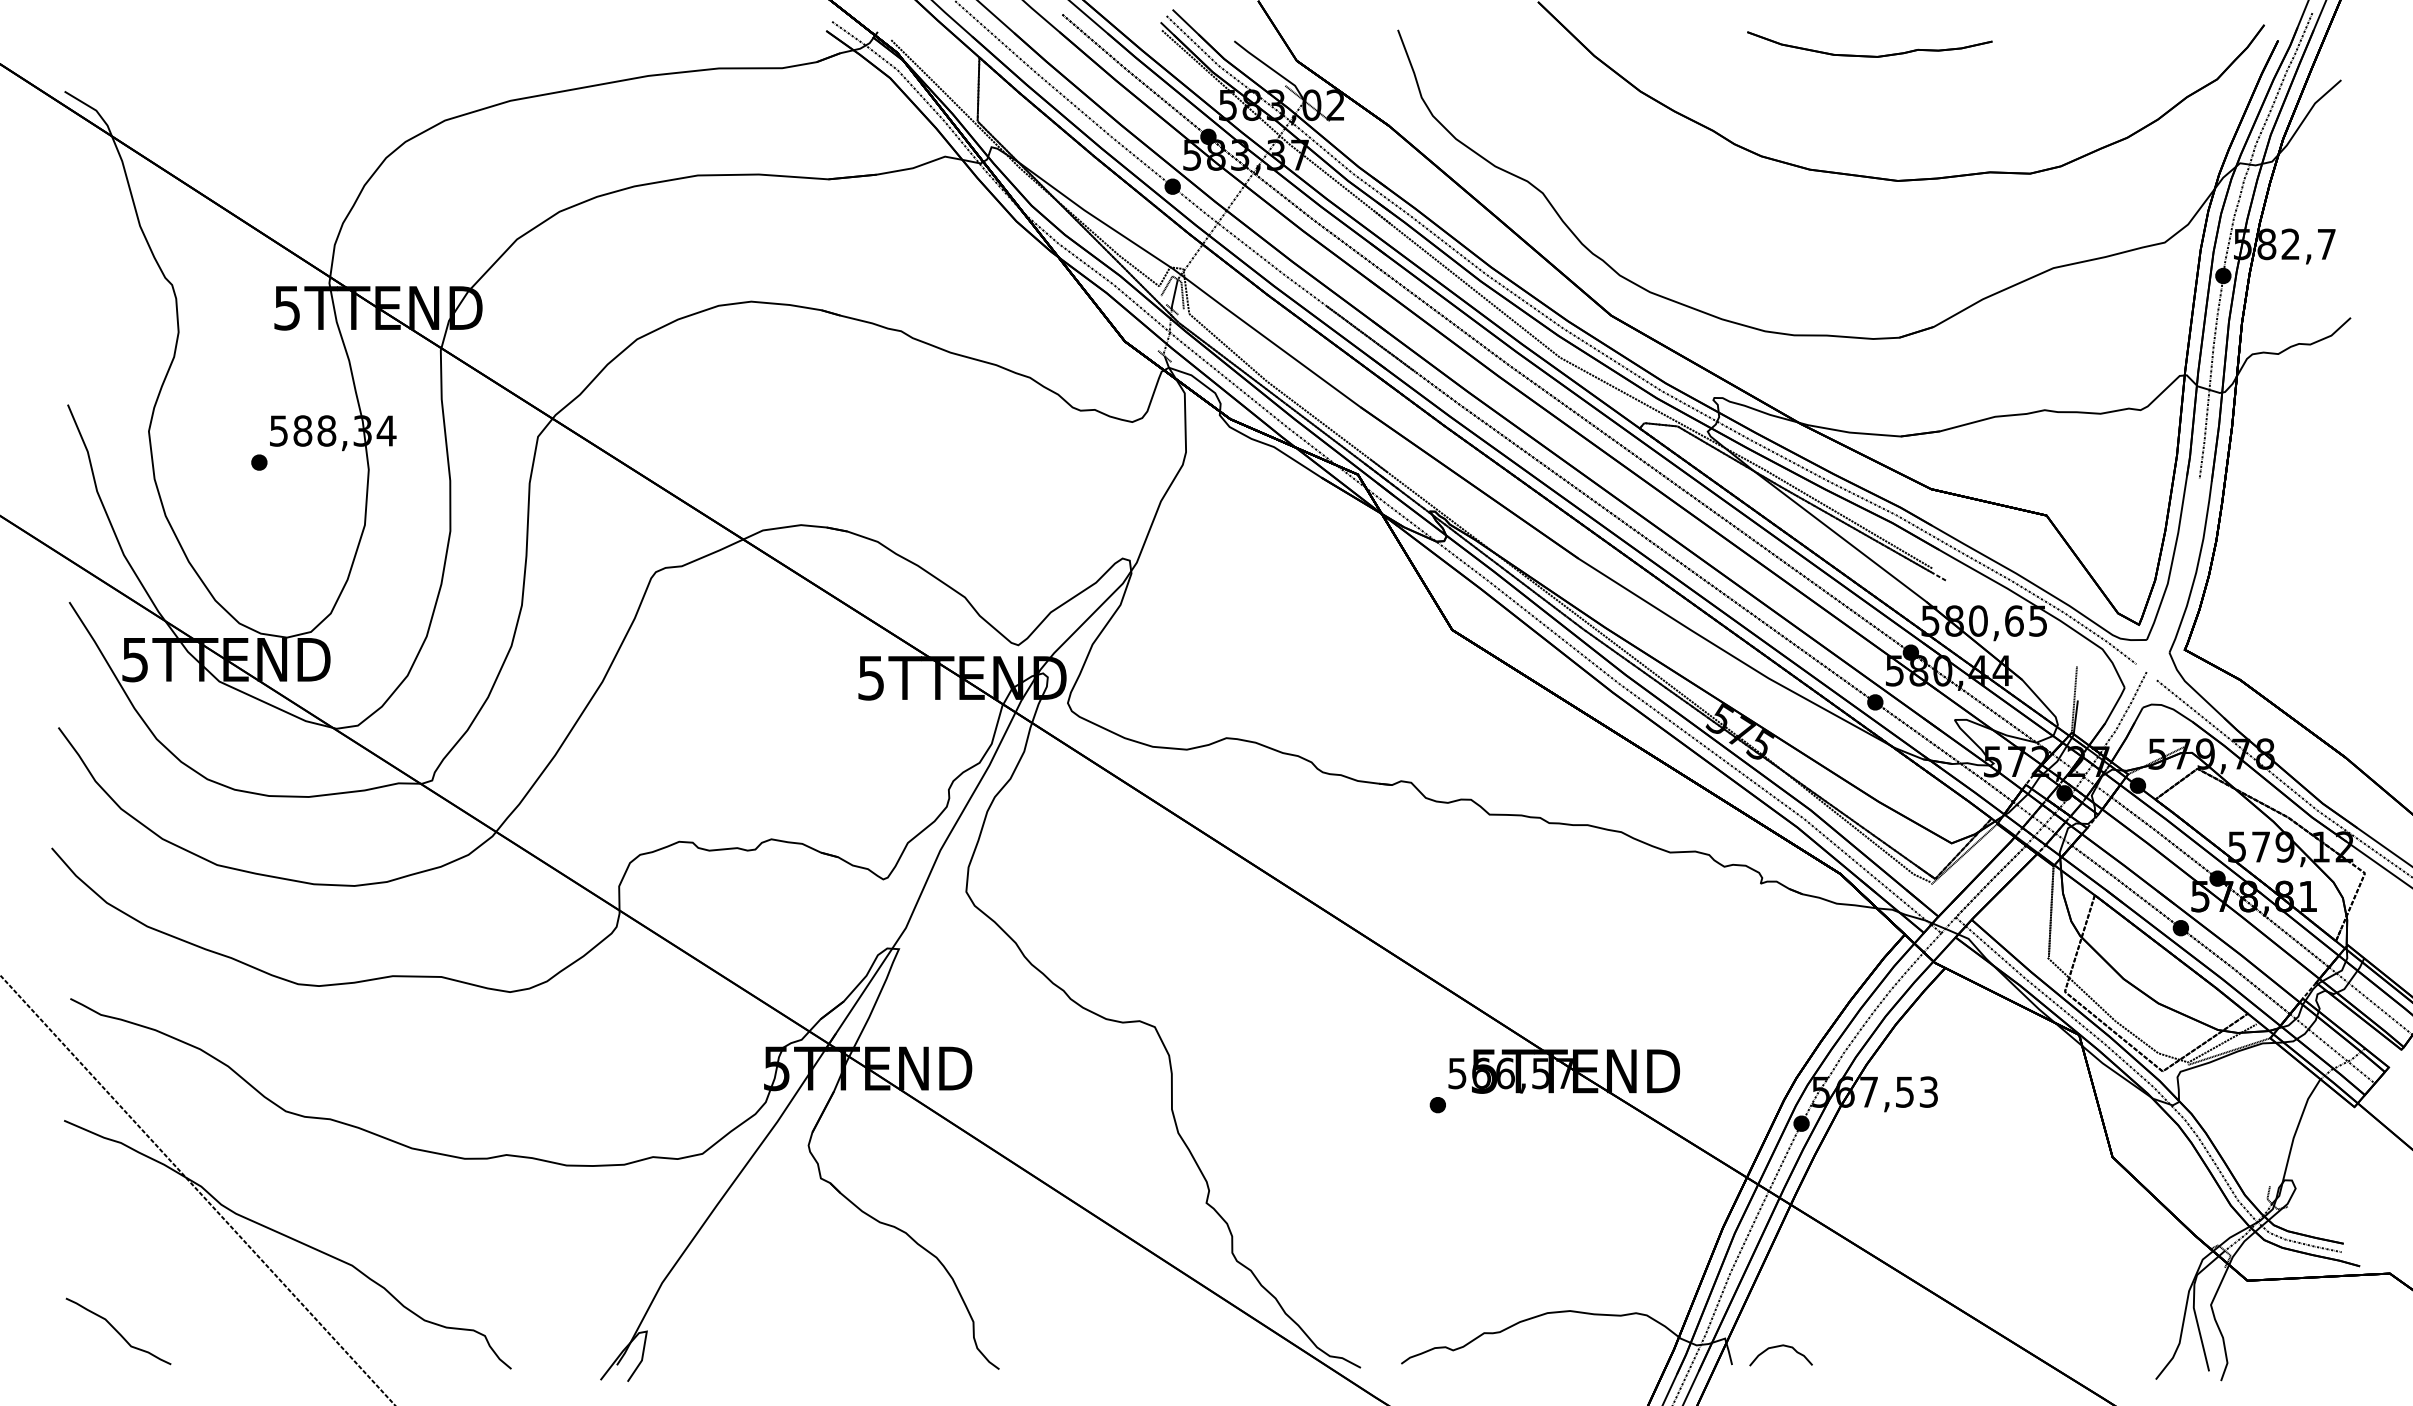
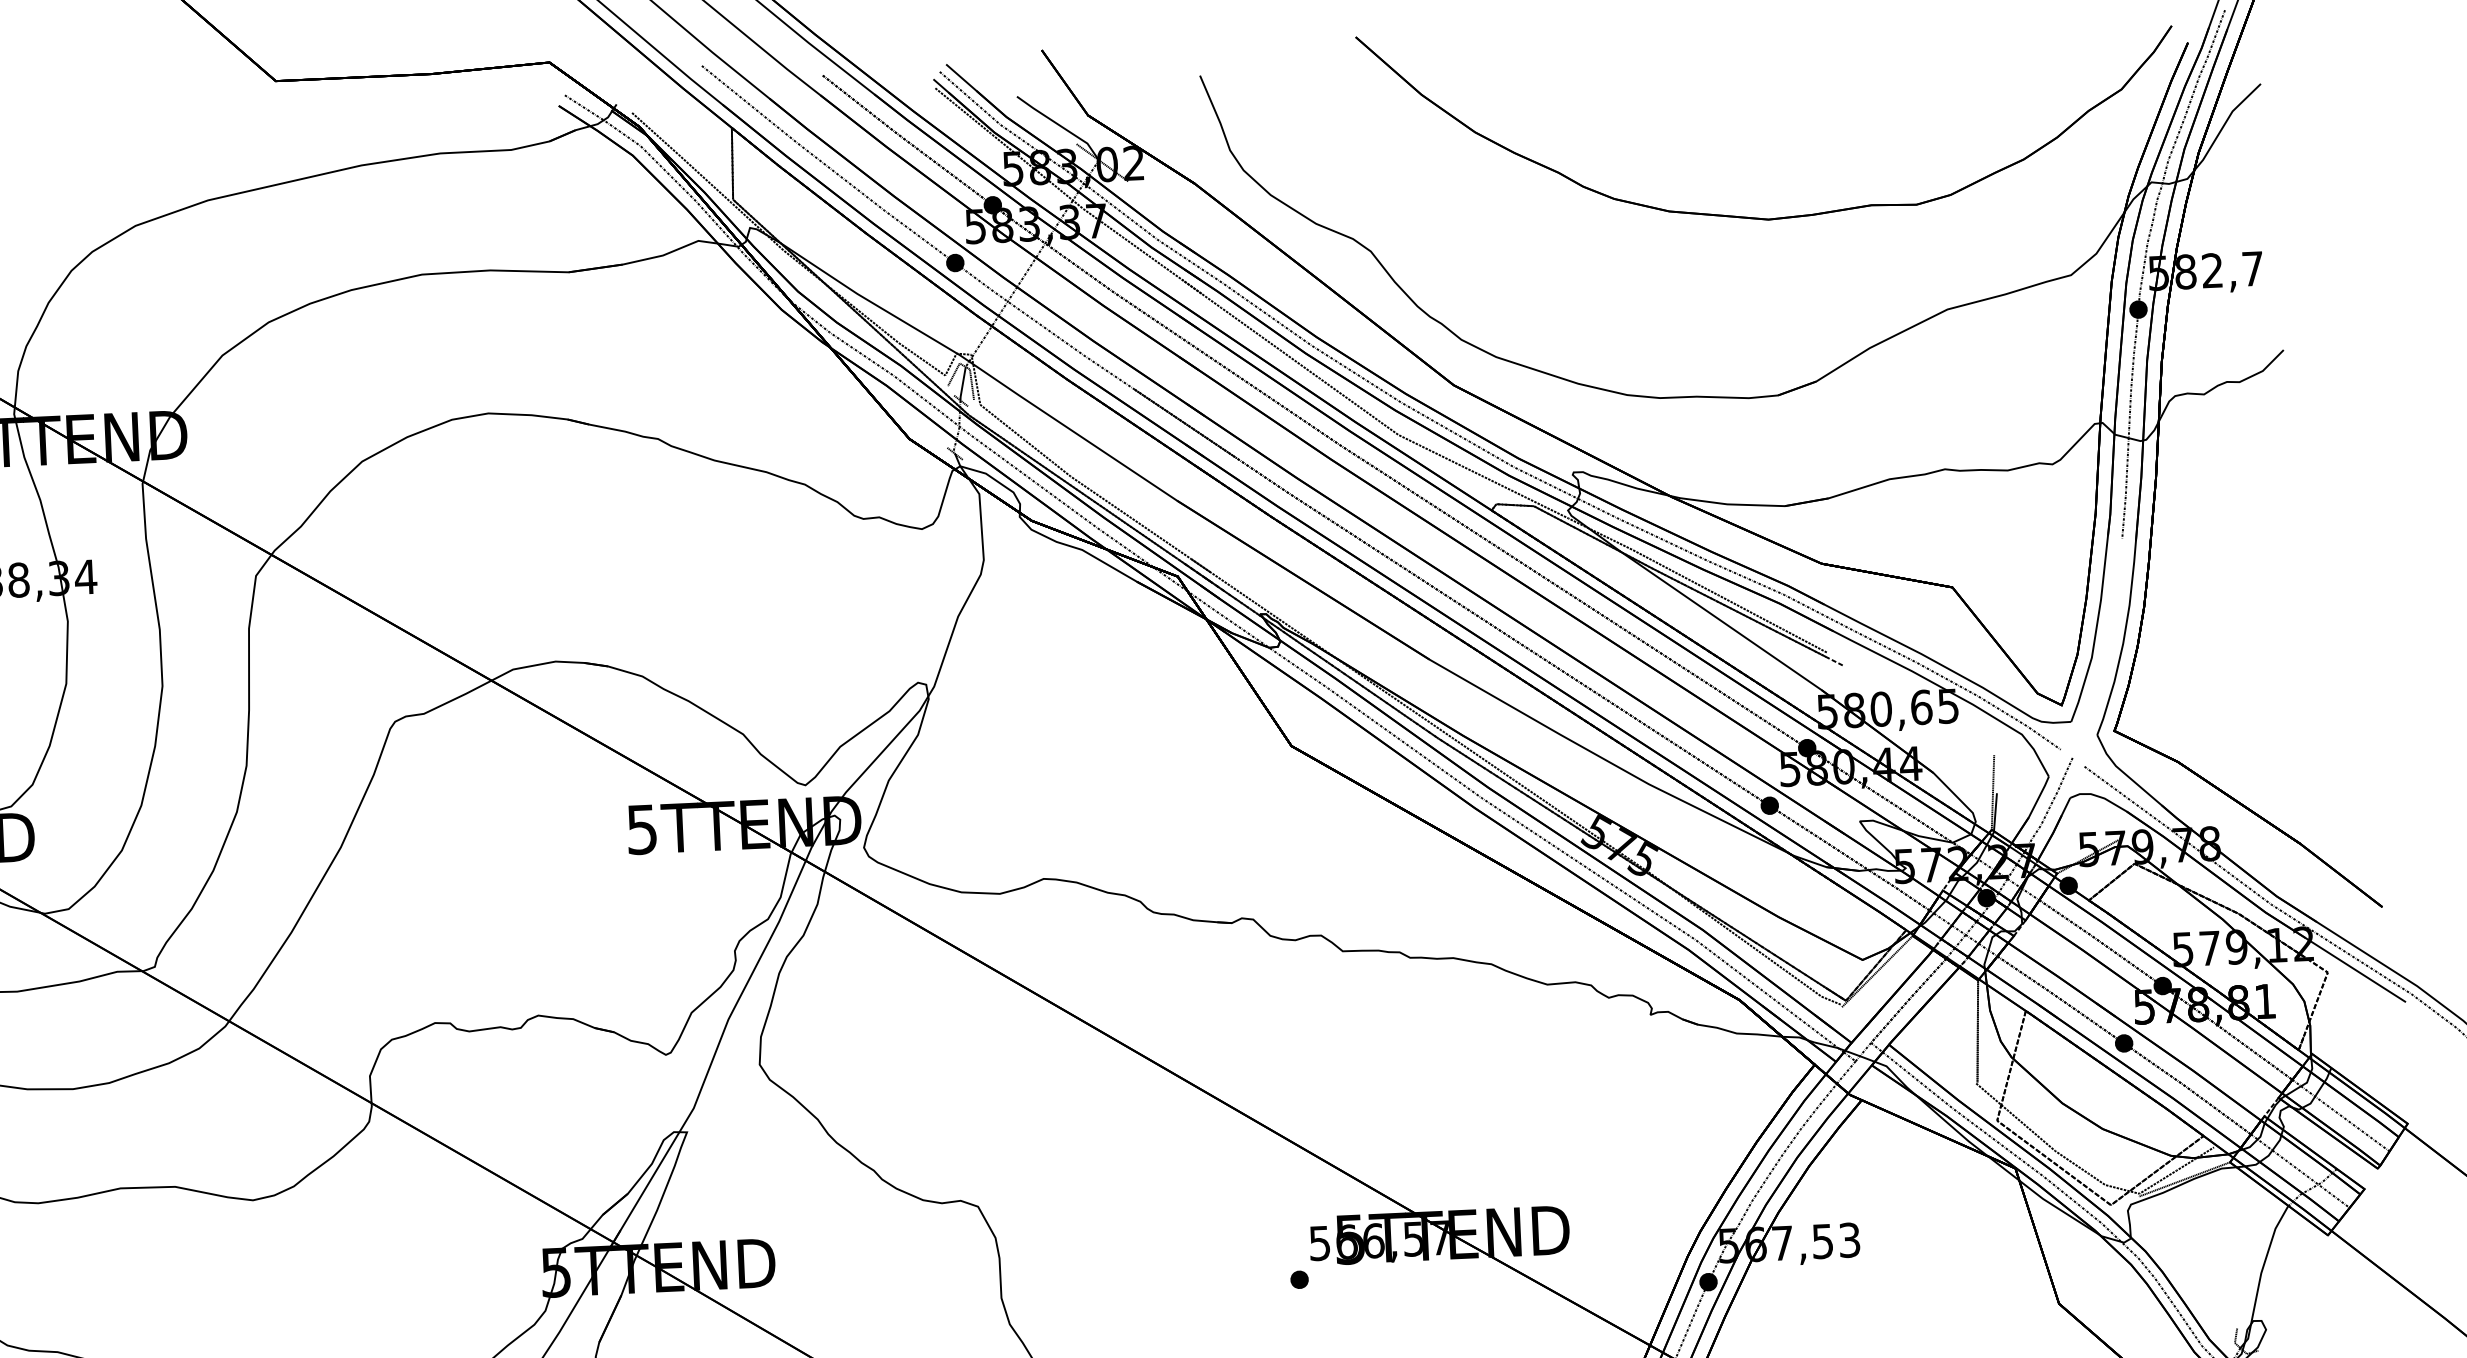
part: (1869, 55) -> (1730, 80), removed

